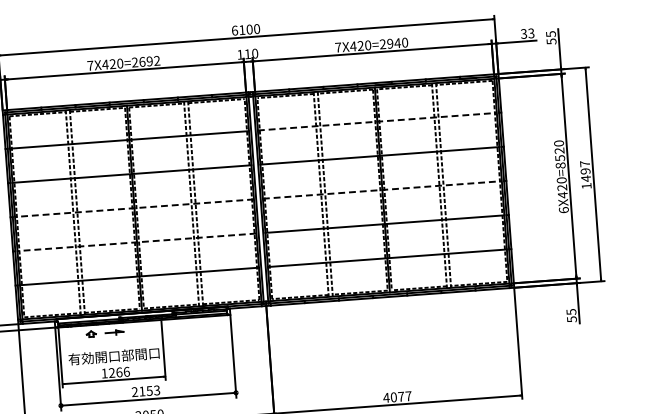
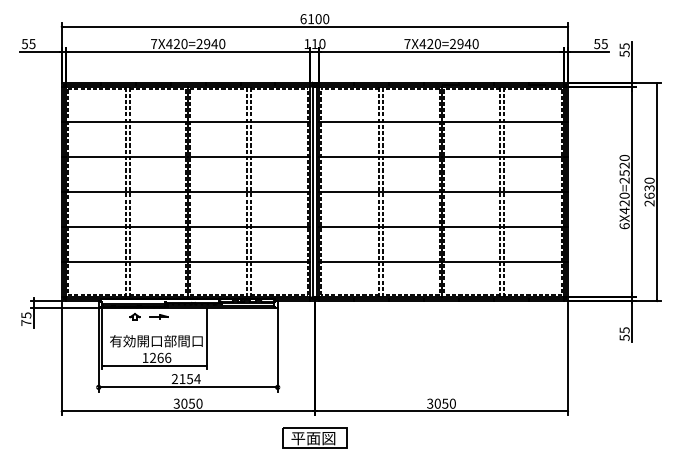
text: (527, 33) -> (600, 43), 33 -> 55
text: (149, 61) -> (214, 44), 7X420=2692 -> 7X420=2940
line: (378, 121) -> (442, 122), dashed -> solid
text: (560, 165) -> (624, 180), 6X420=8520 -> 6X420=2520
text: (585, 174) -> (649, 191), 1497 -> 2630
line: (383, 190) -> (442, 192), dashed -> solid
line: (133, 208) -> (187, 192), dashed -> solid
line: (136, 241) -> (187, 226), dashed -> solid
text: (157, 390) -> (197, 379), 2153 -> 2154
text: (396, 396) -> (440, 403), 4077 -> 3050

